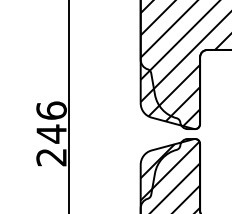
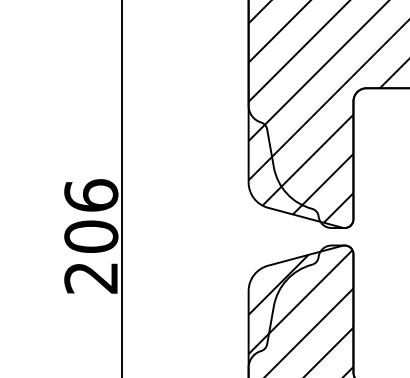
text: (51, 133) -> (91, 235), 246 -> 206

